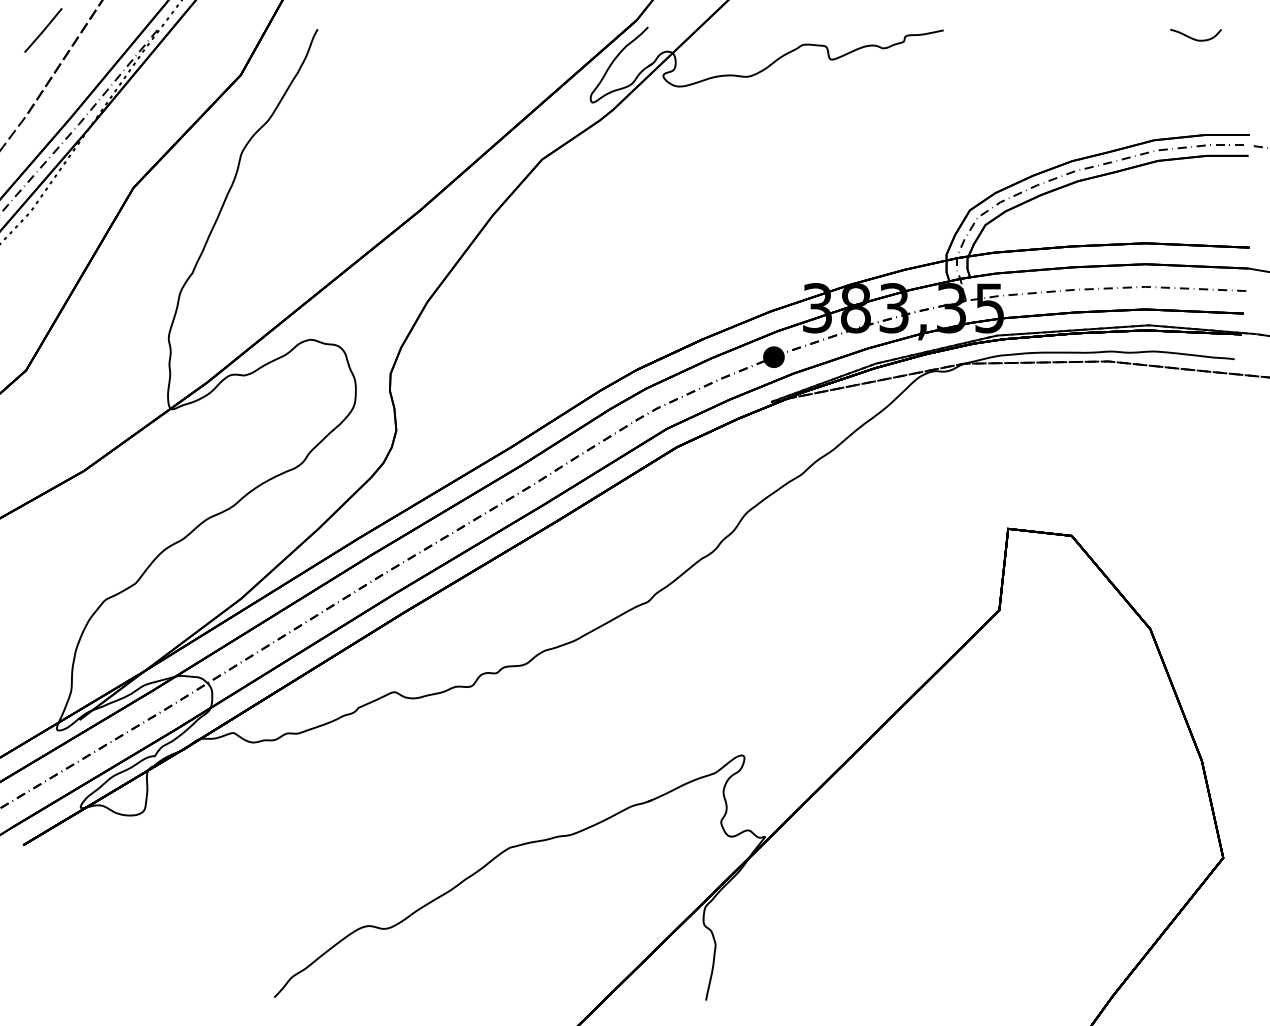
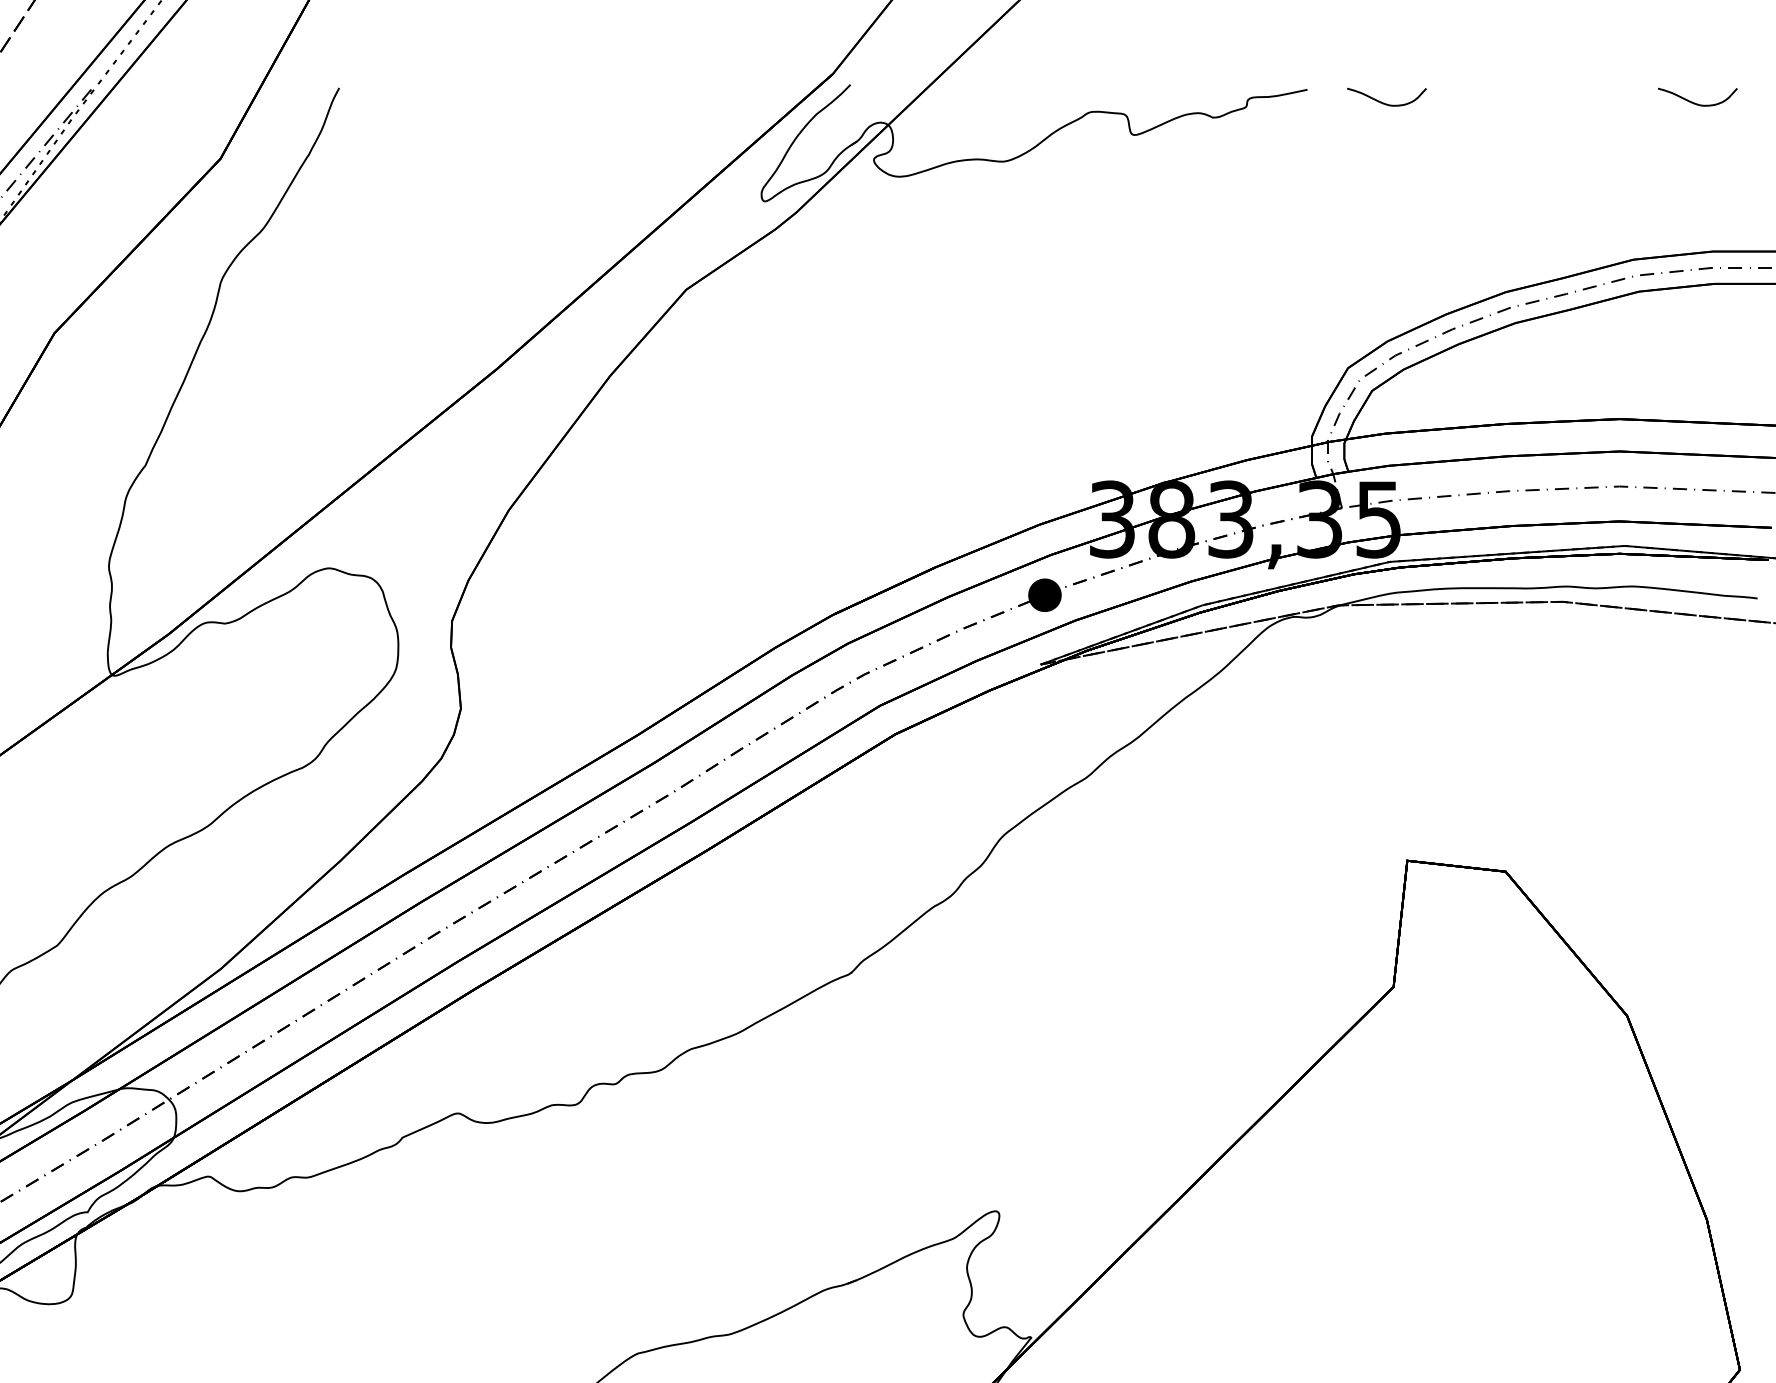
curve: (994, 38) -> (1386, 102), added

